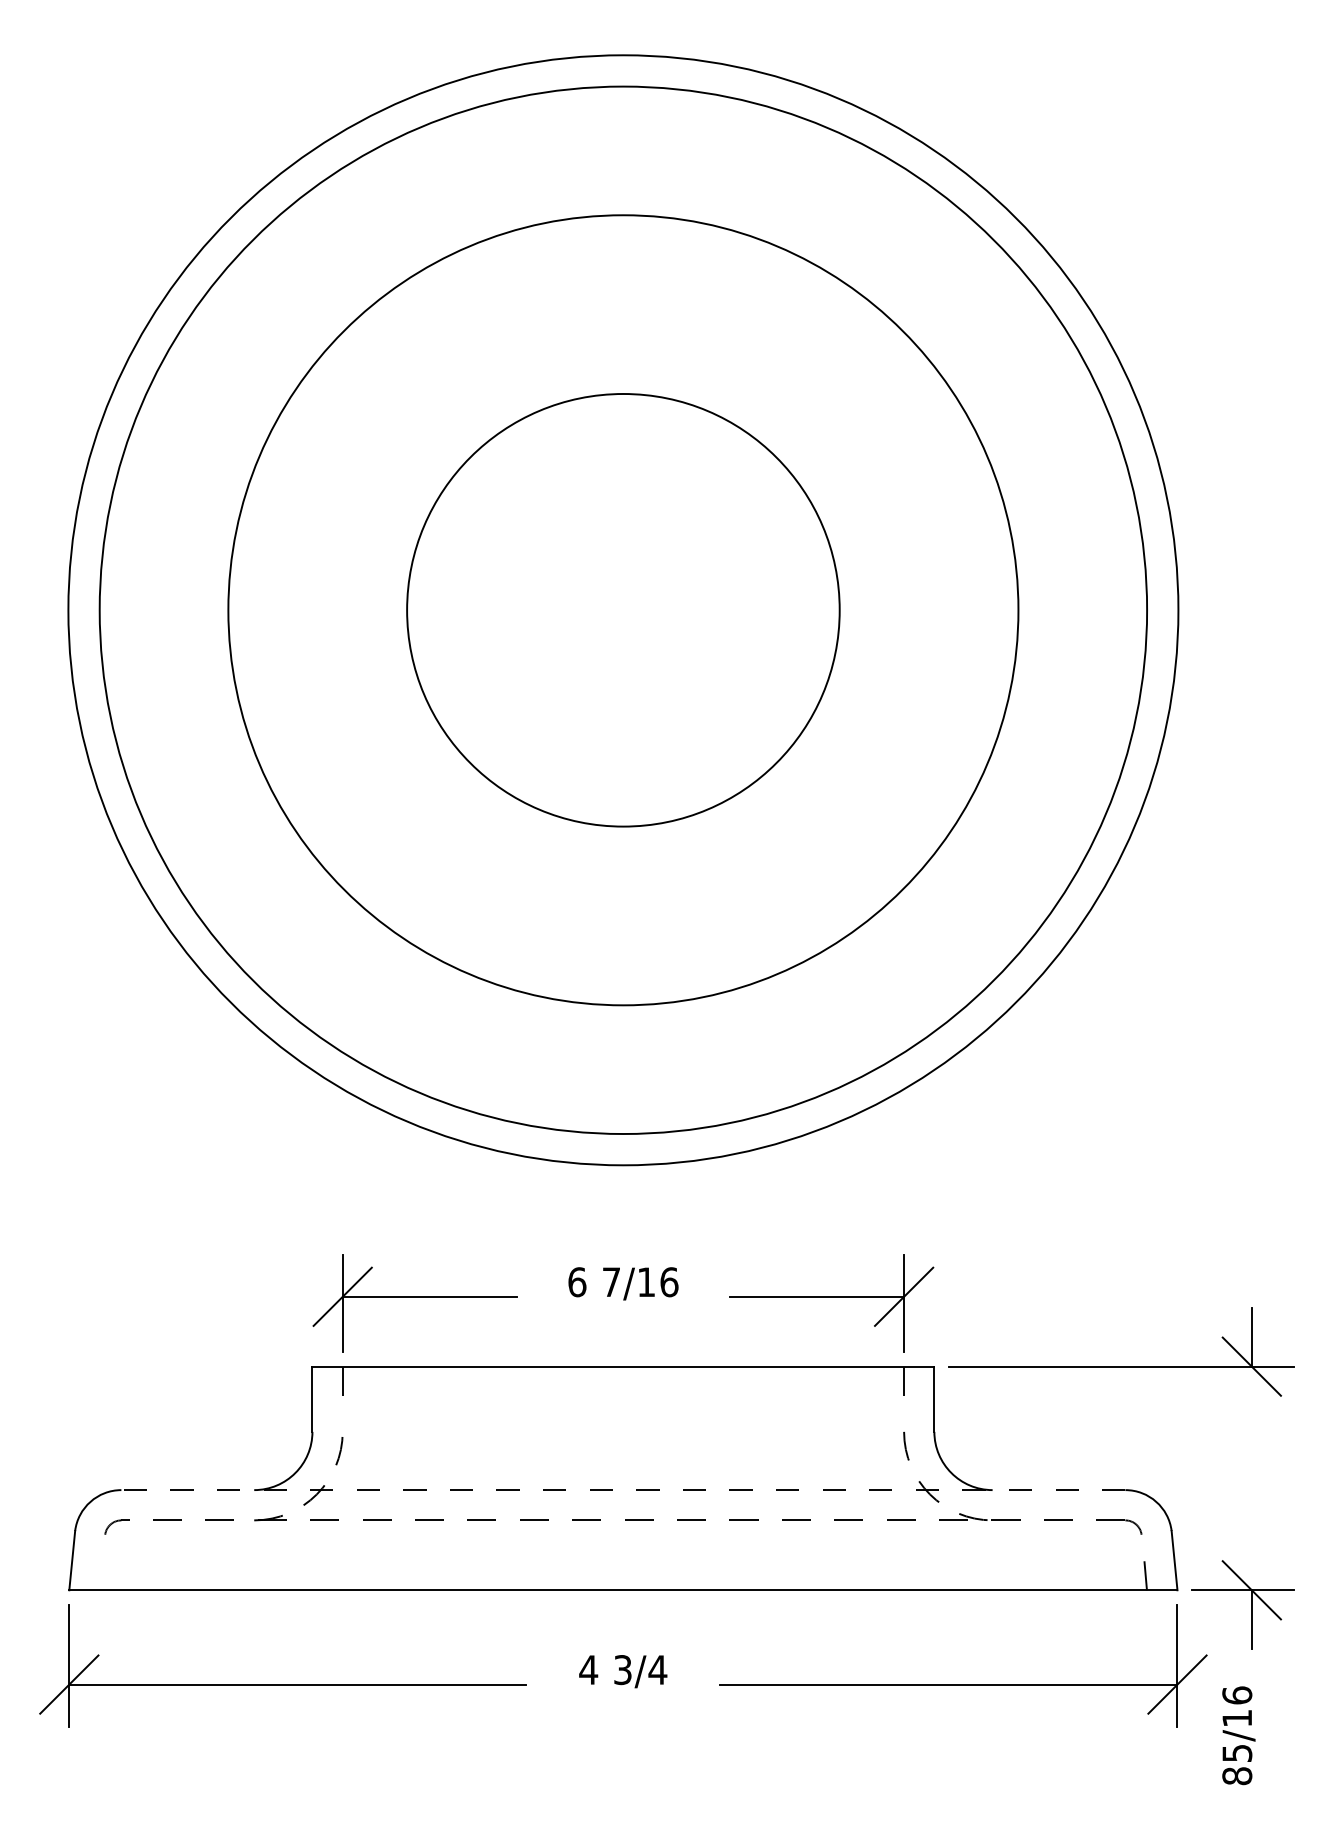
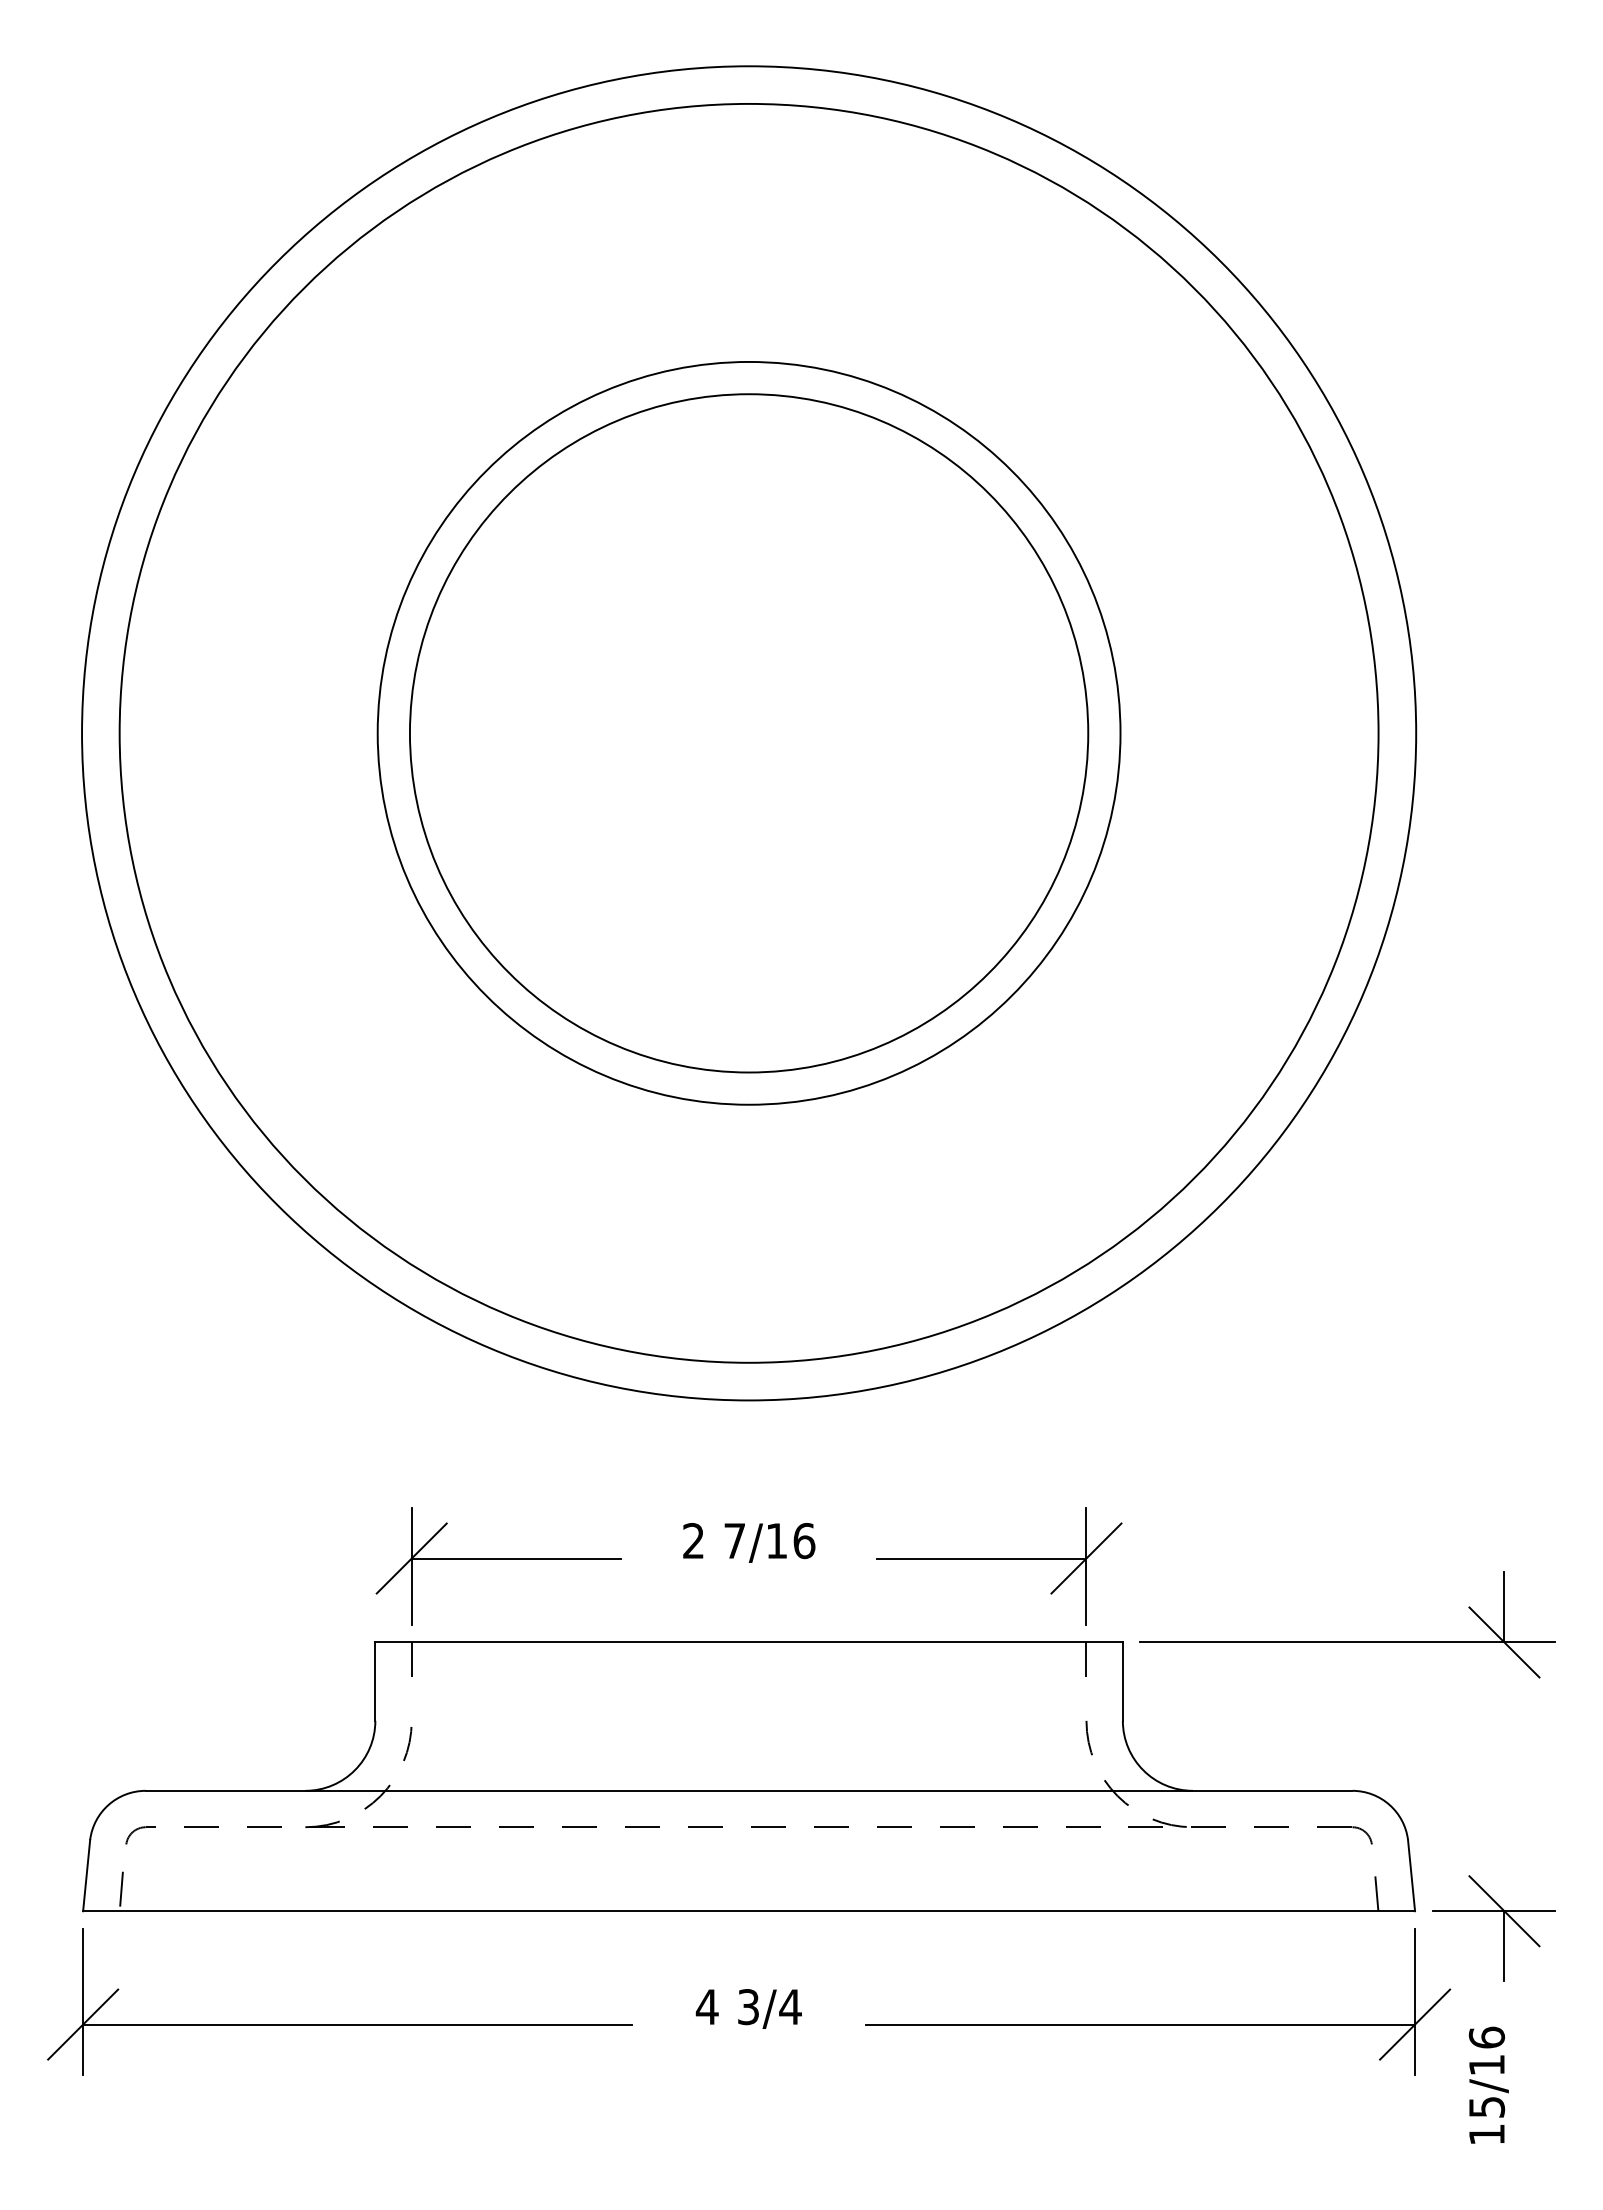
circle: (622, 609) -> (748, 732), size x1.43
circle: (622, 610) -> (748, 733), size x0.71
text: (577, 1282) -> (693, 1541), 6 -> 2
line: (622, 1489) -> (748, 1790), dashed -> solid
line: (100, 1573) -> (120, 1891), added
text: (1236, 1776) -> (1486, 2134), 85/16 -> 15/16

